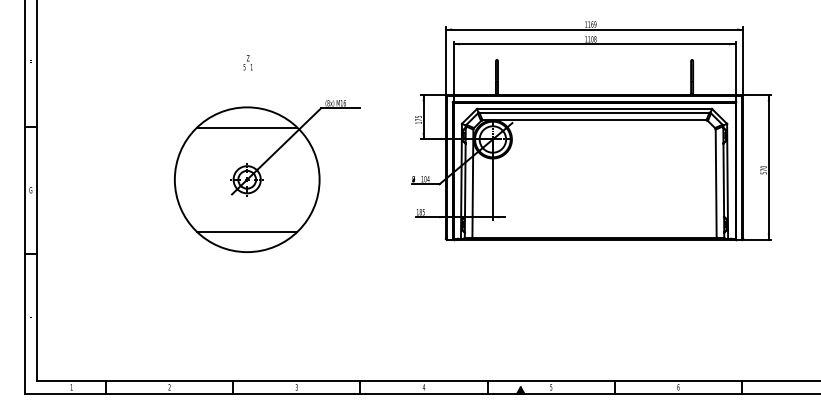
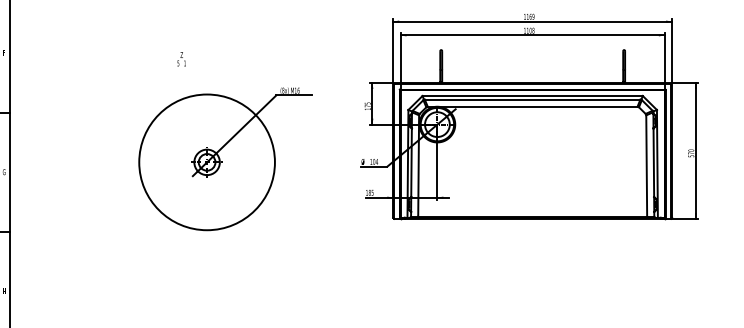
text: (247, 62) -> (181, 59), moved
line: (247, 127) -> (207, 113), removed
line: (247, 231) -> (207, 210), removed

